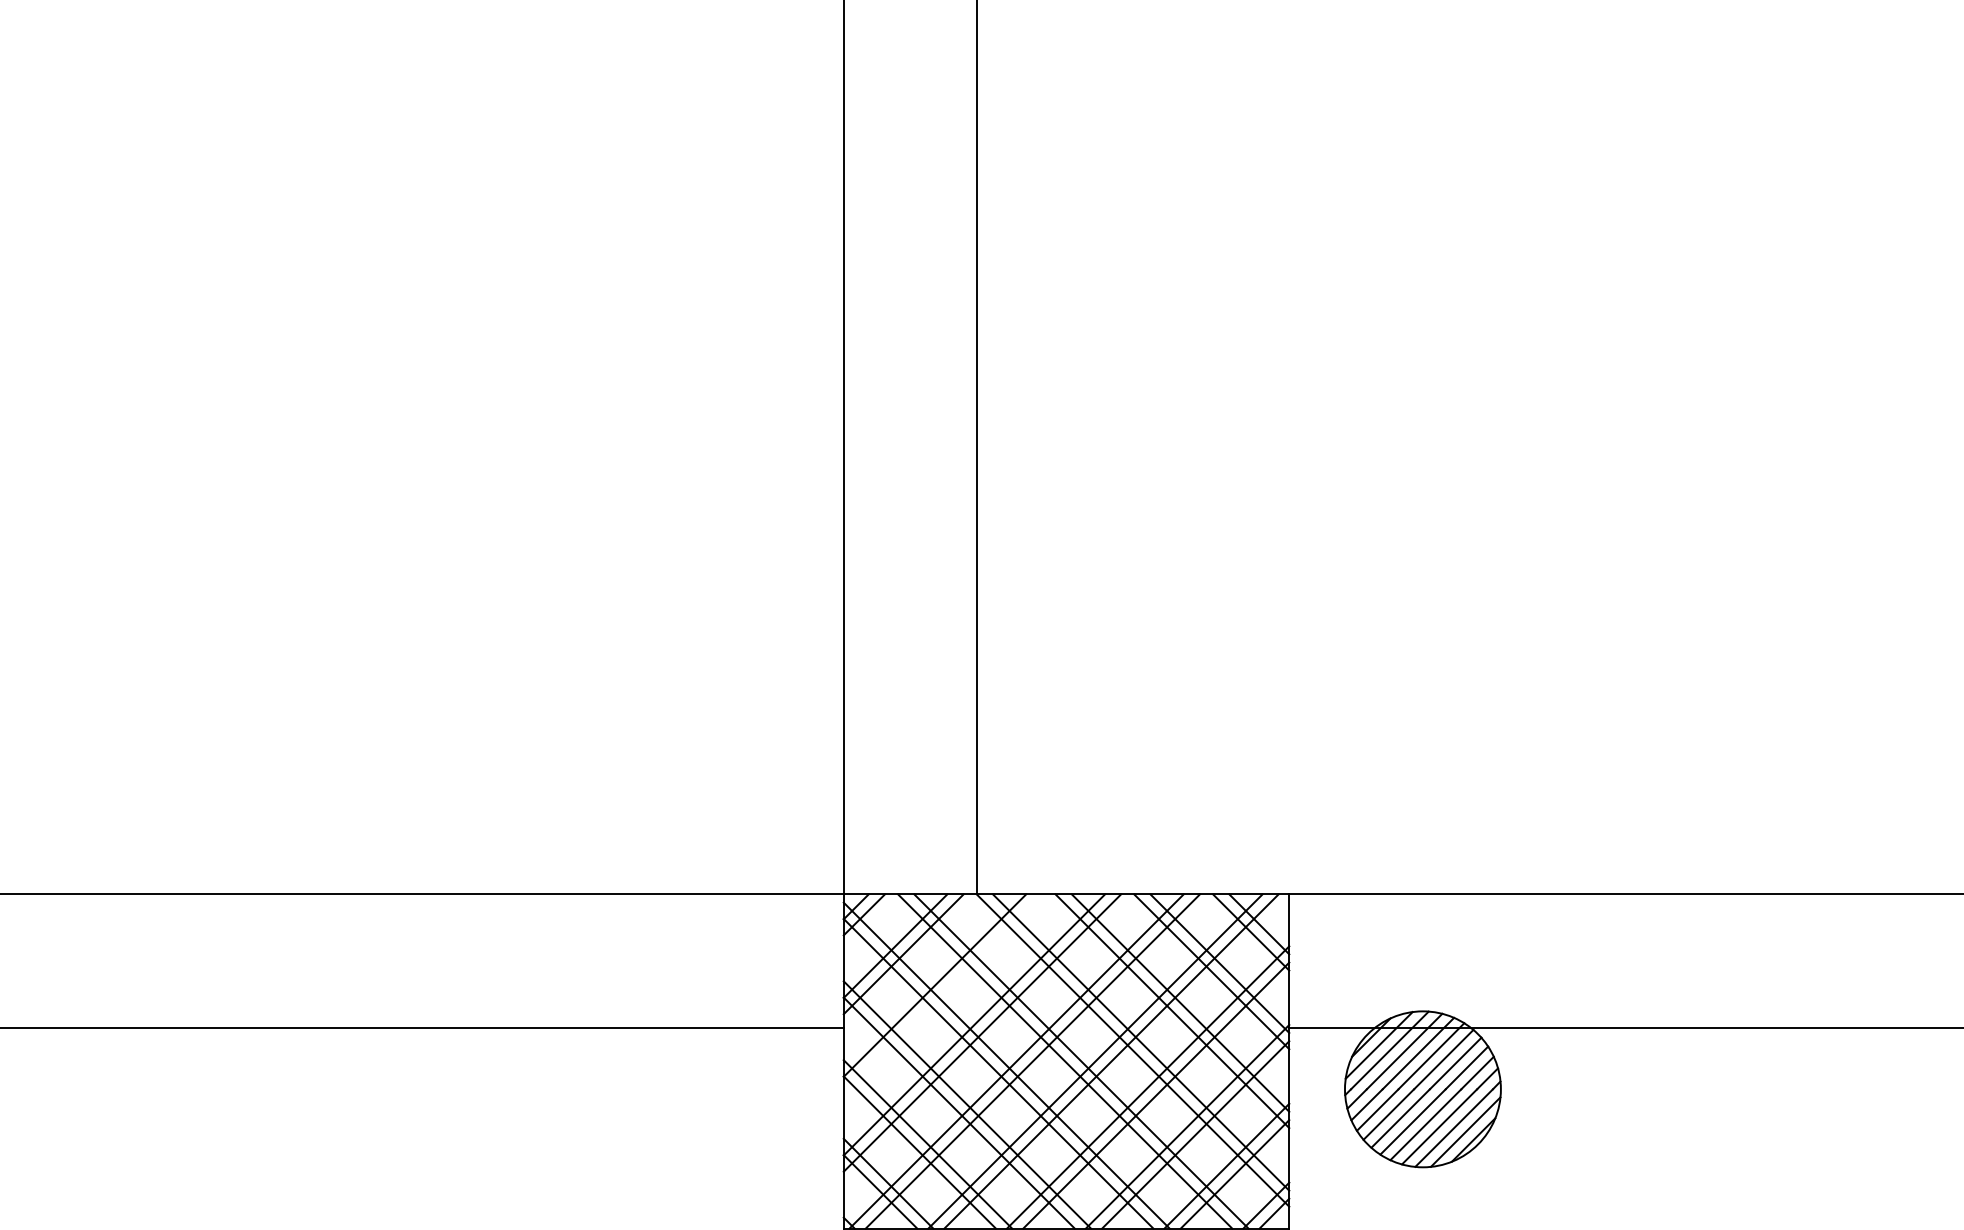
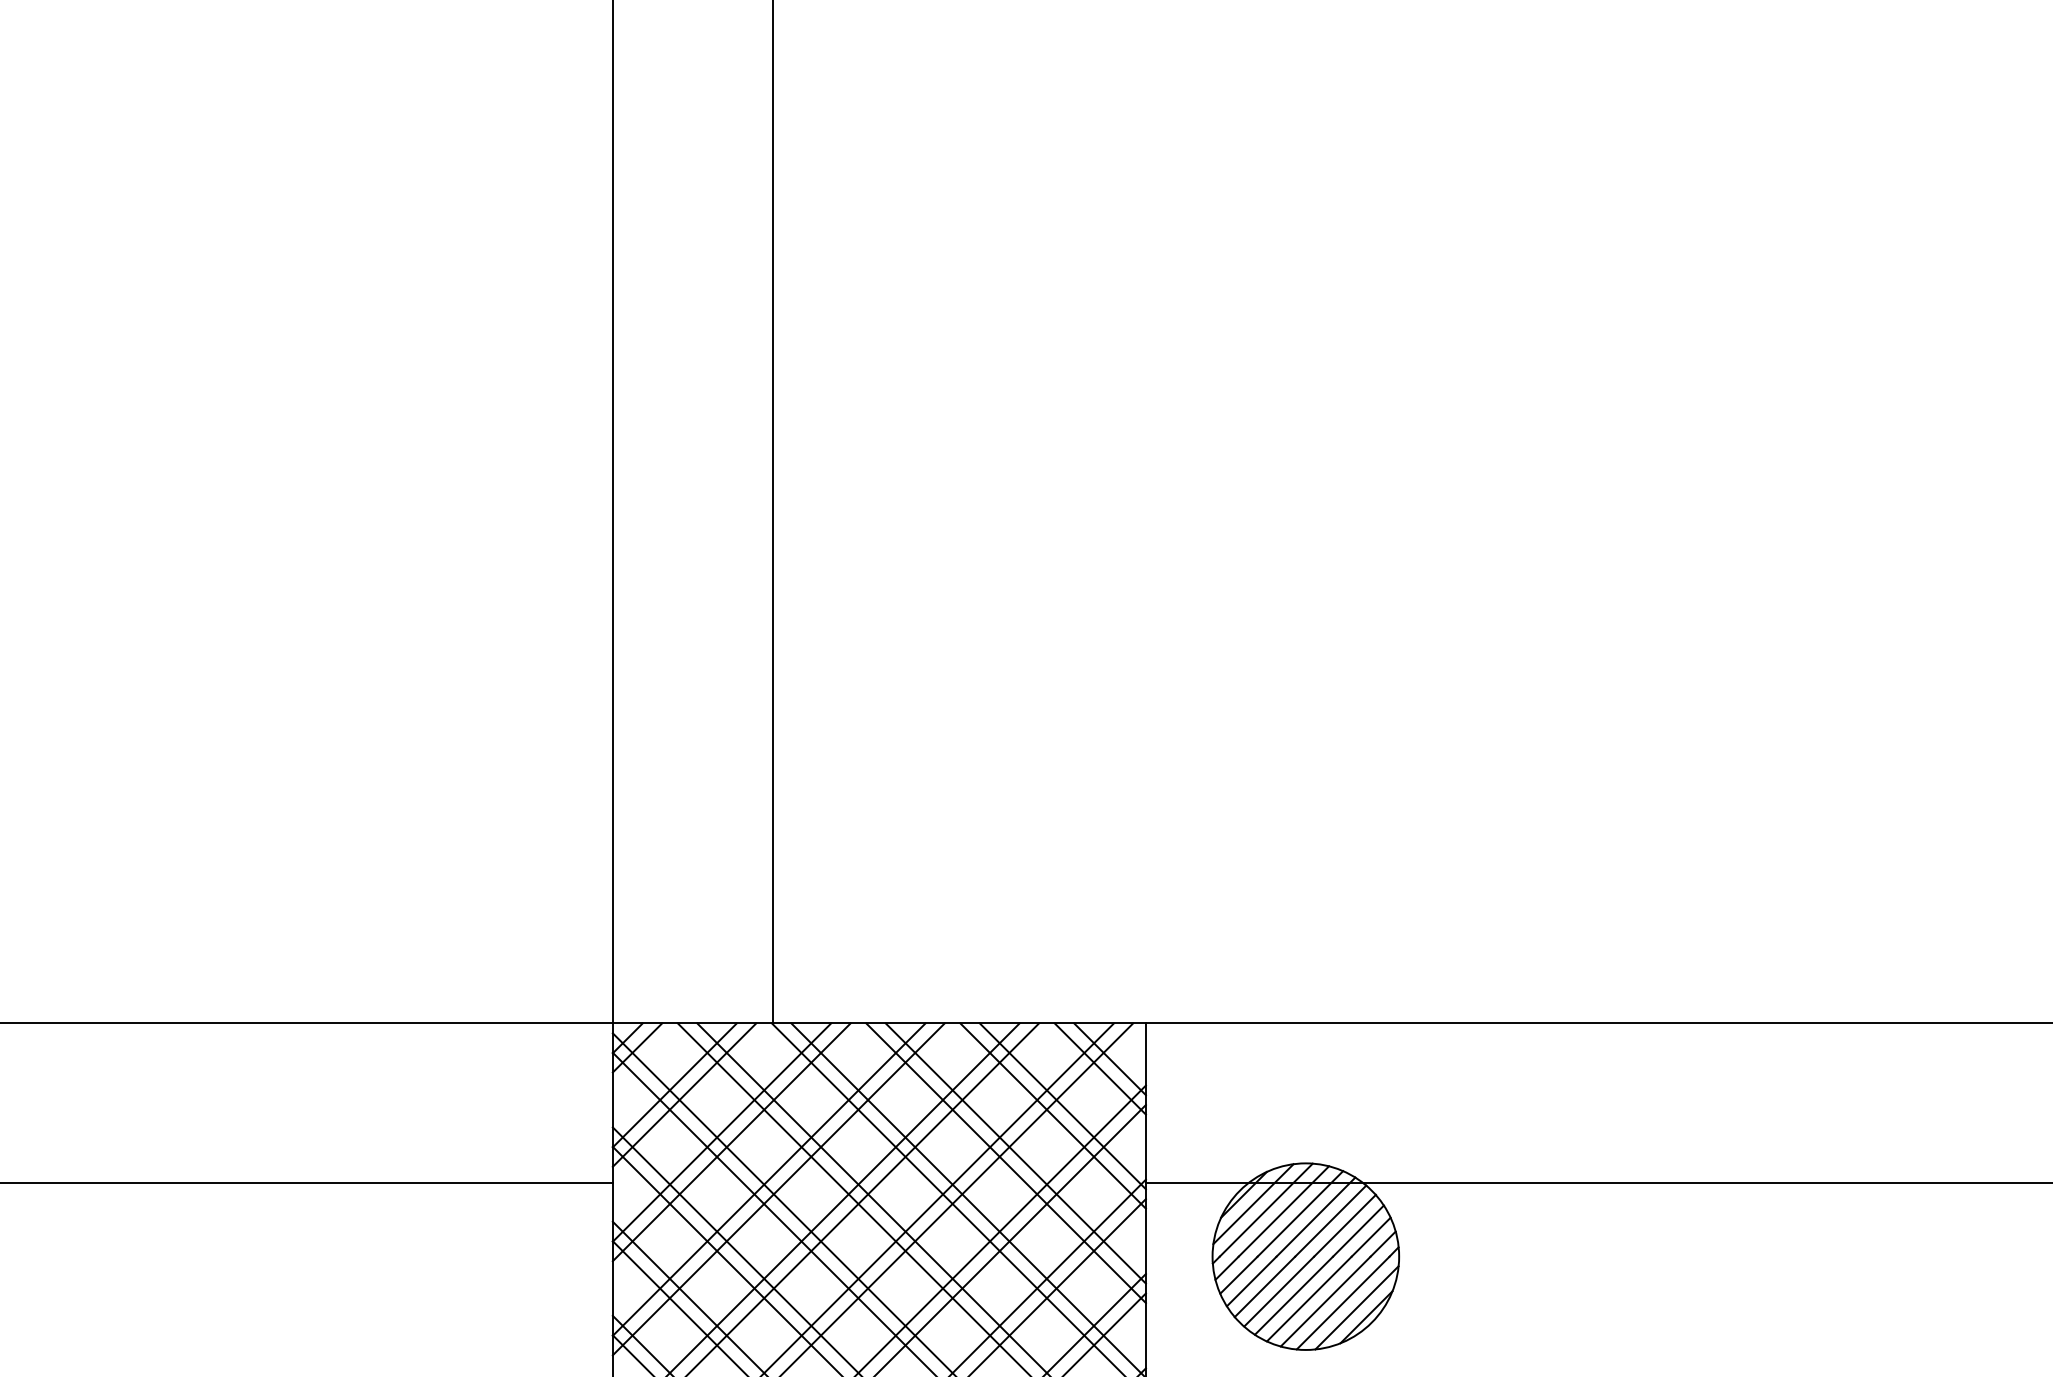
line: (942, 993) -> (731, 1141), added

